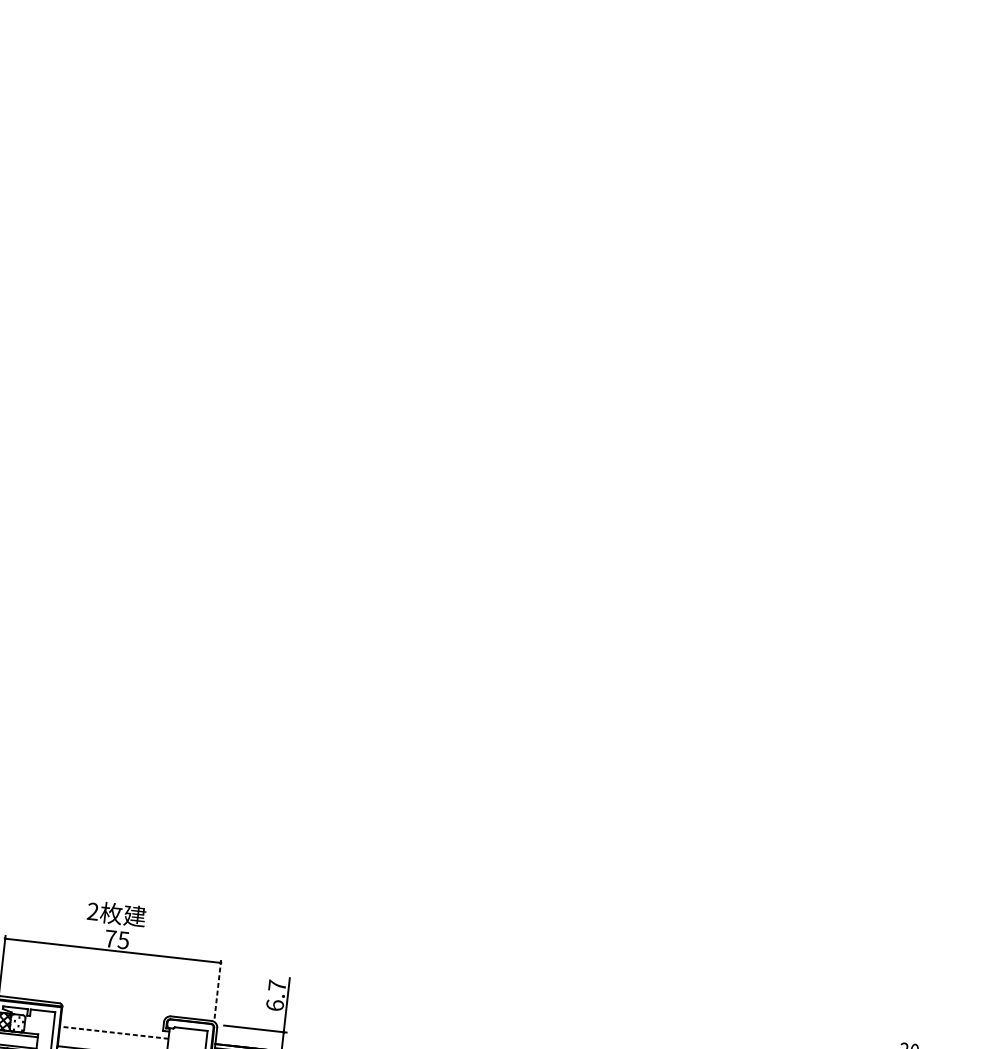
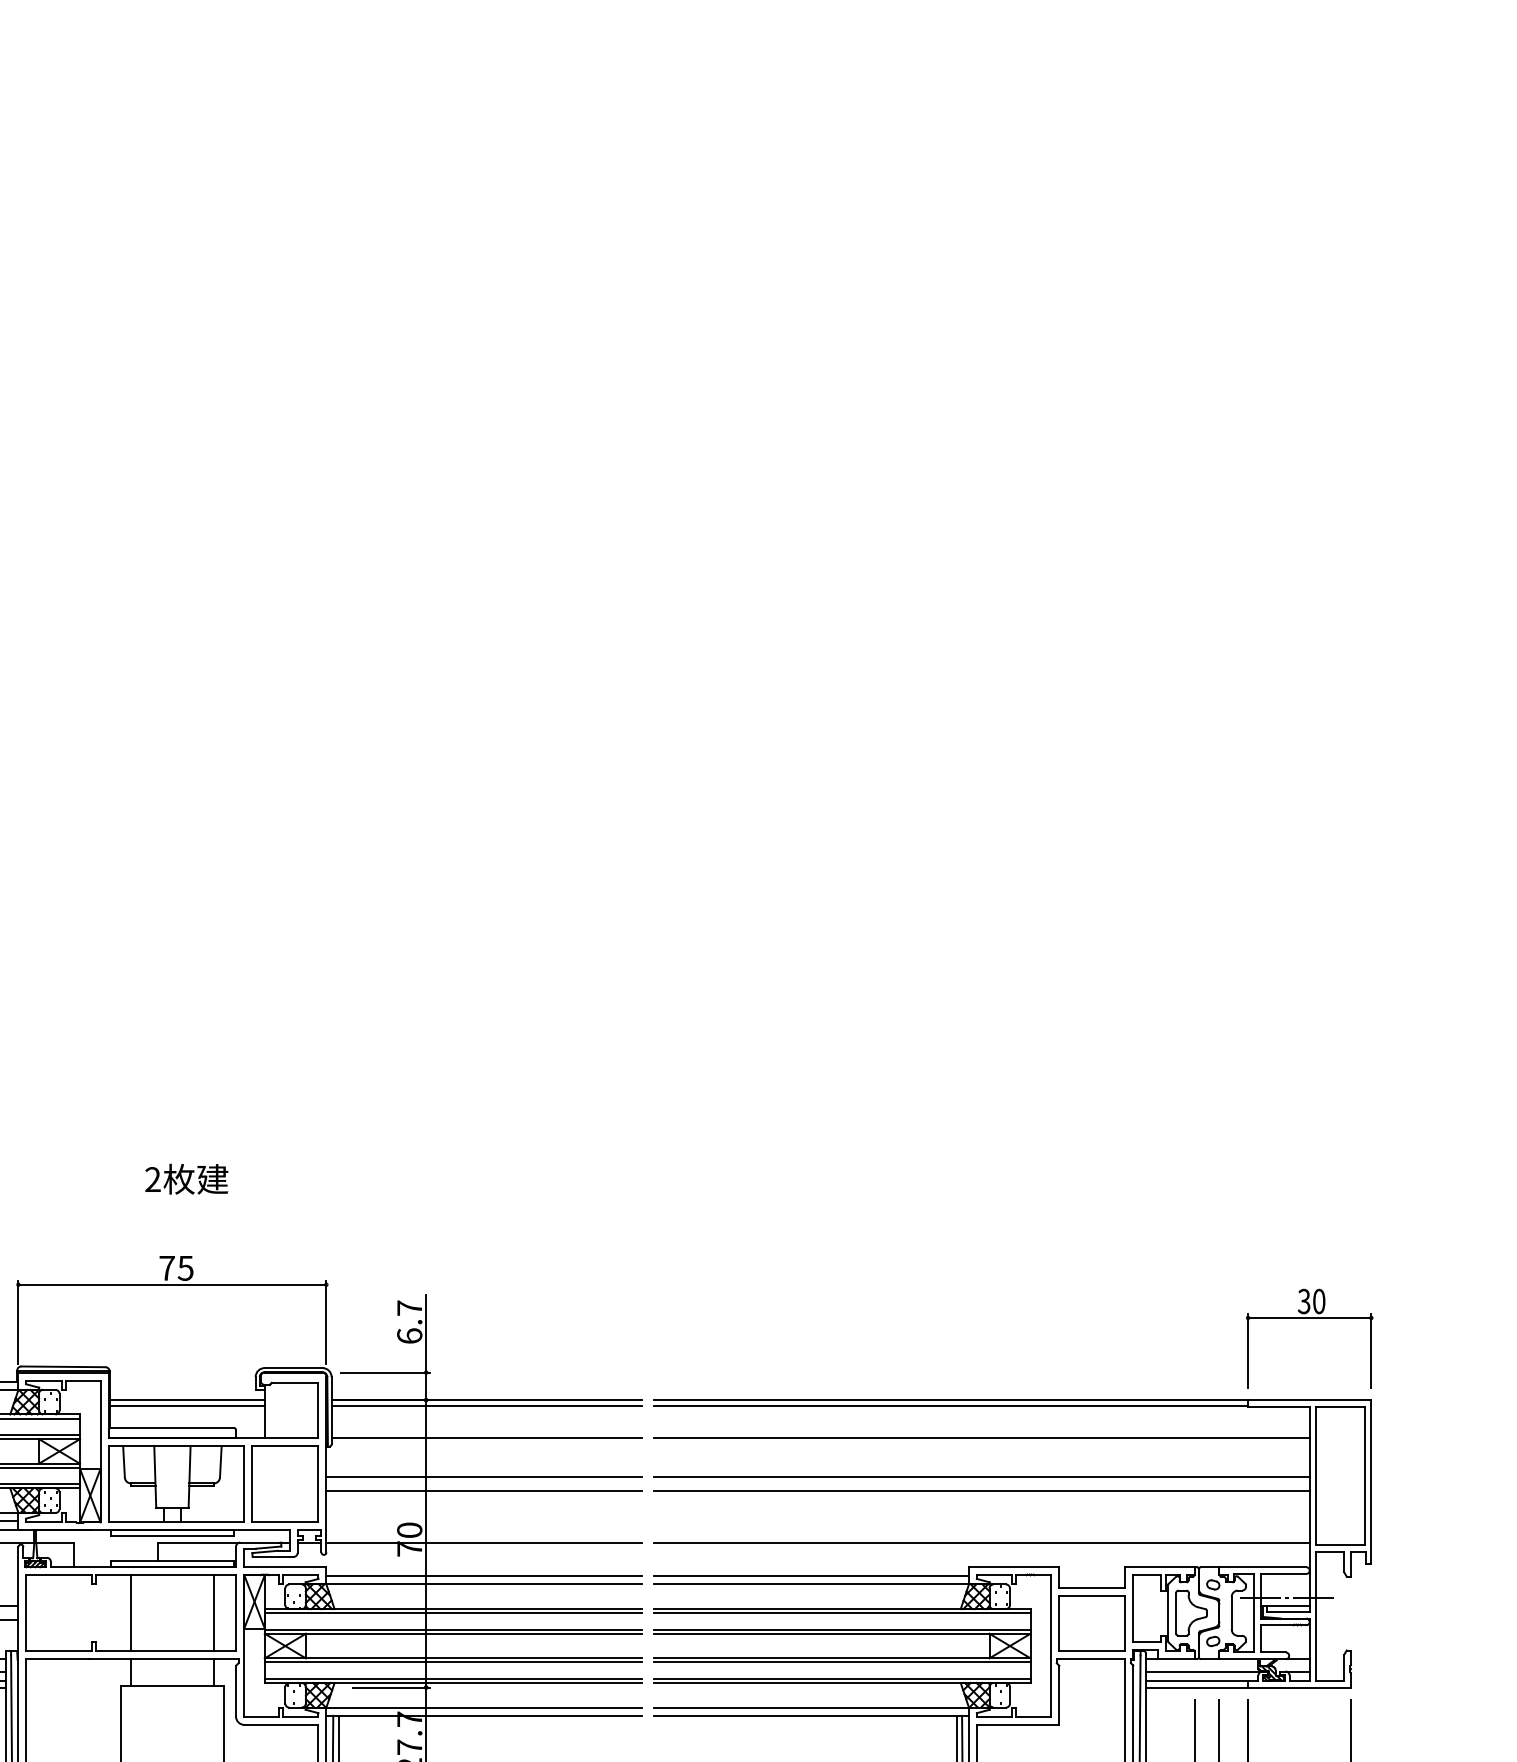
text: (116, 913) -> (186, 1178), moved
line: (217, 989) -> (326, 1322), dashed -> solid
line: (114, 1033) -> (187, 1400), dashed -> solid
line: (113, 1036) -> (186, 1405), added

